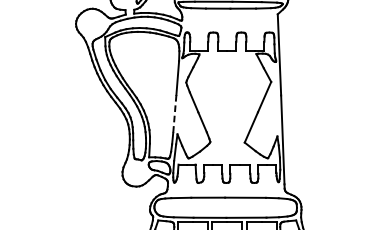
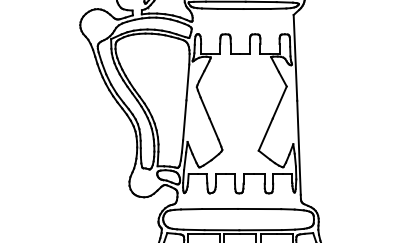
line: (174, 114) -> (184, 120), dashed -> solid

